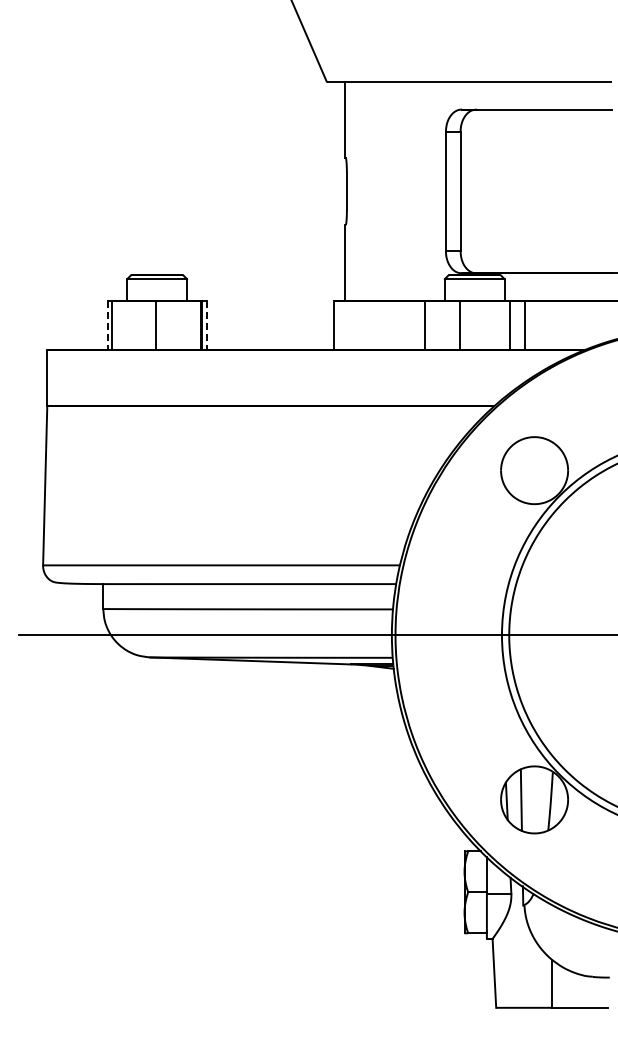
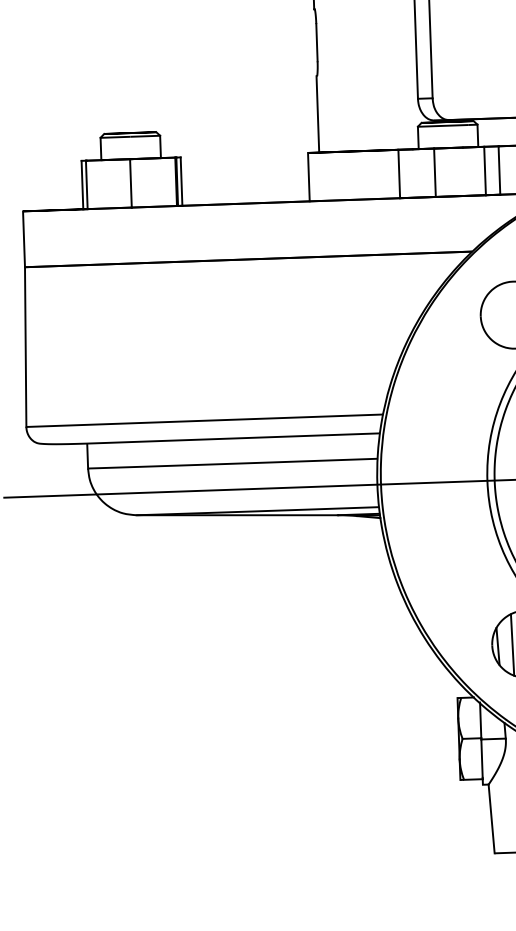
line: (107, 326) -> (82, 185), dashed -> solid
line: (206, 326) -> (181, 182), dashed -> solid

